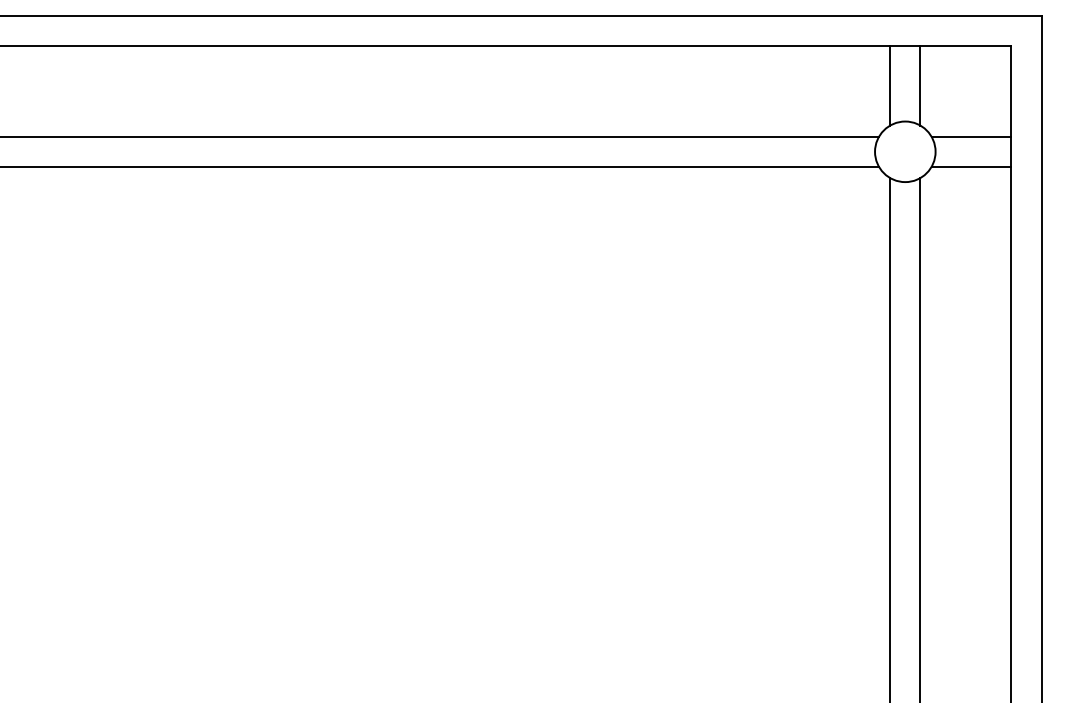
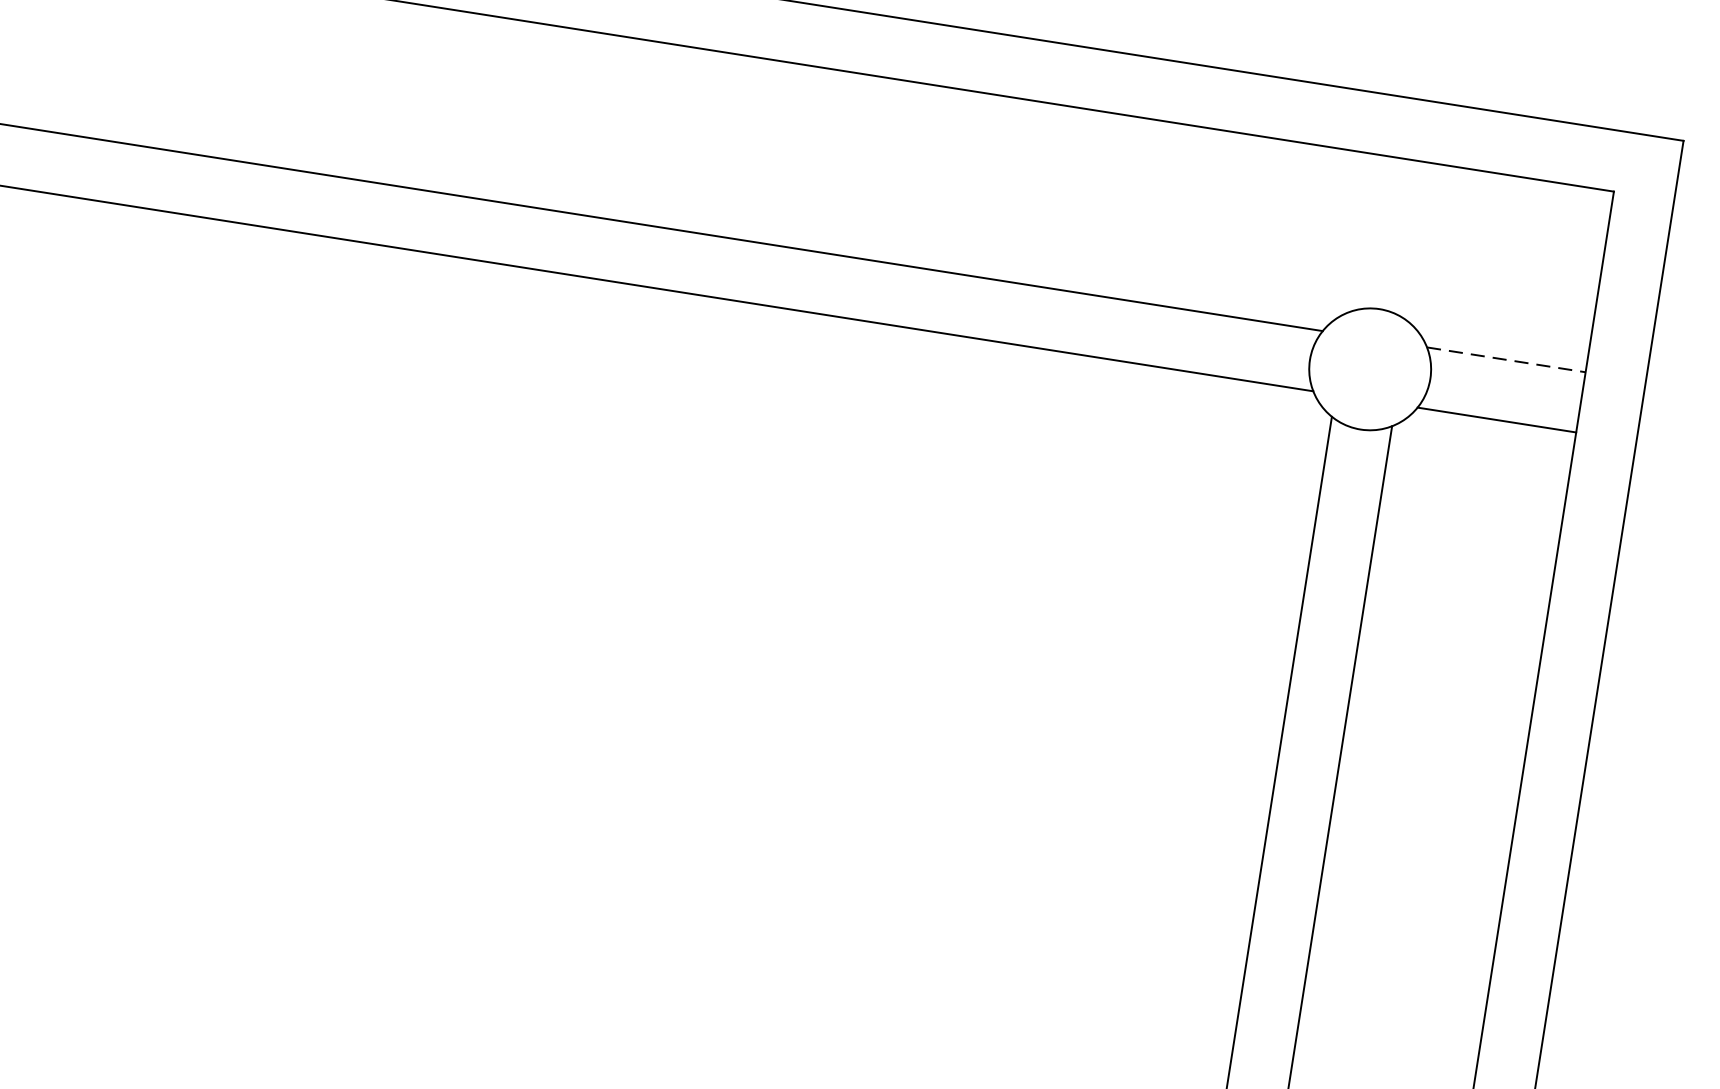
line: (890, 85) -> (1361, 232), removed
line: (920, 85) -> (1421, 242), removed
line: (971, 136) -> (1506, 359), solid -> dashed

